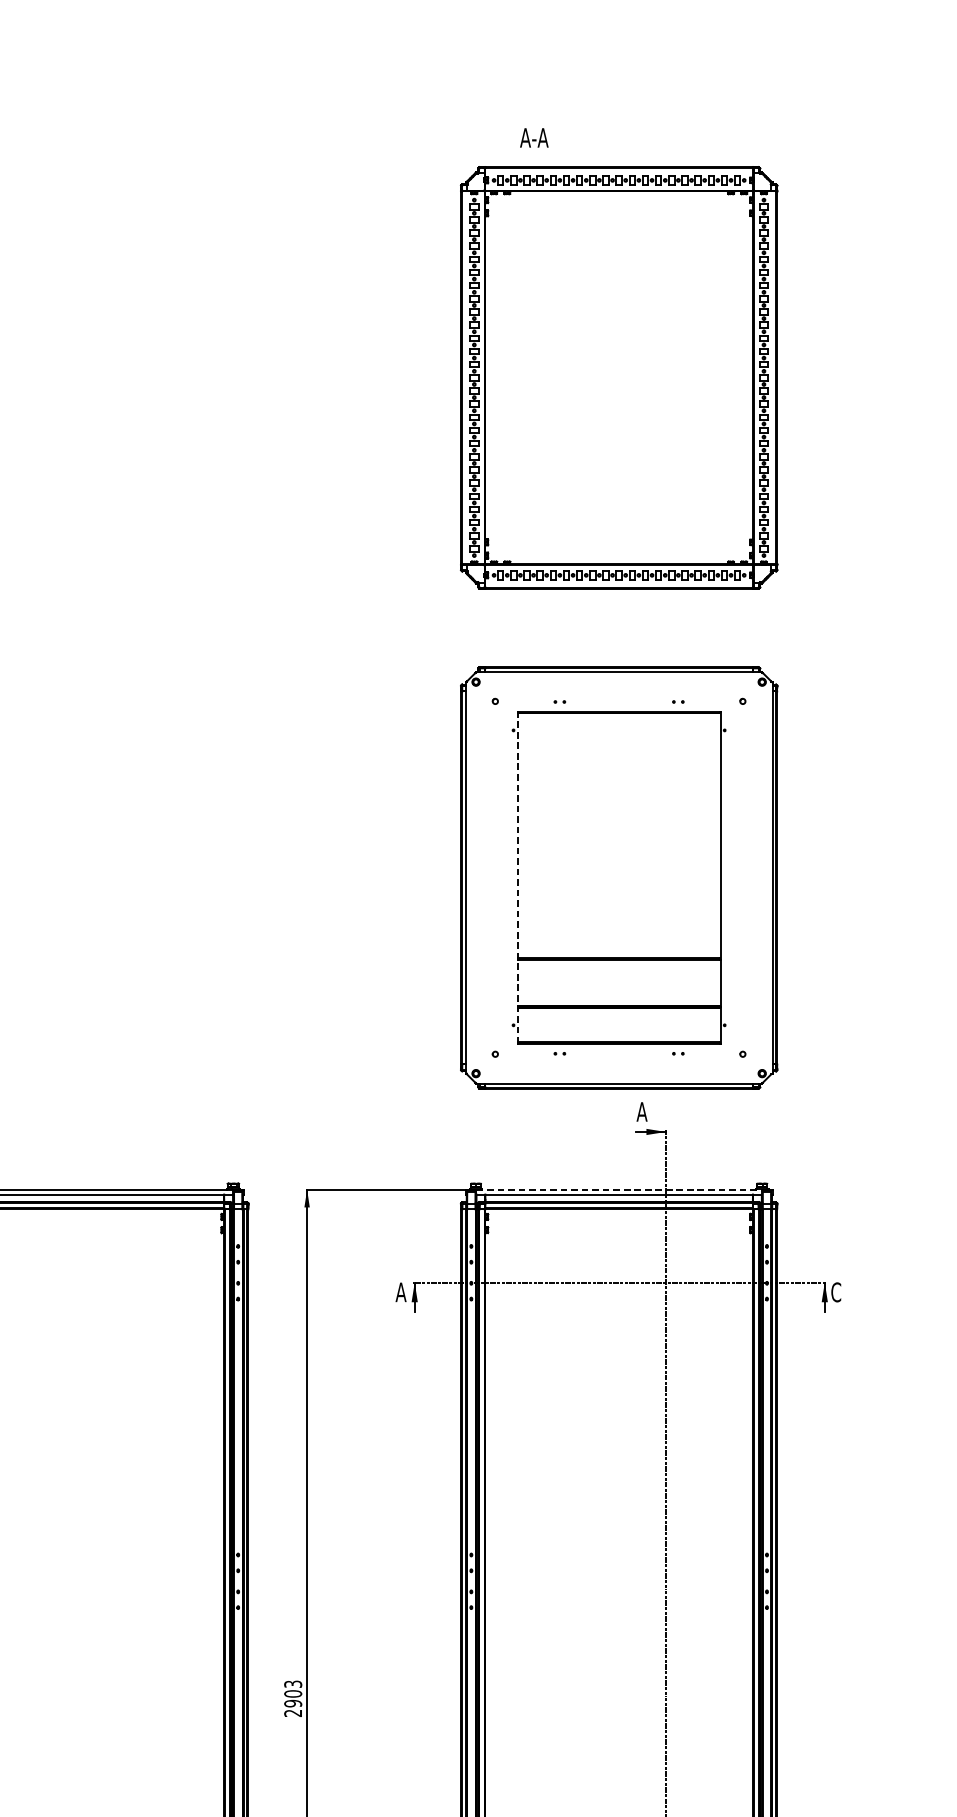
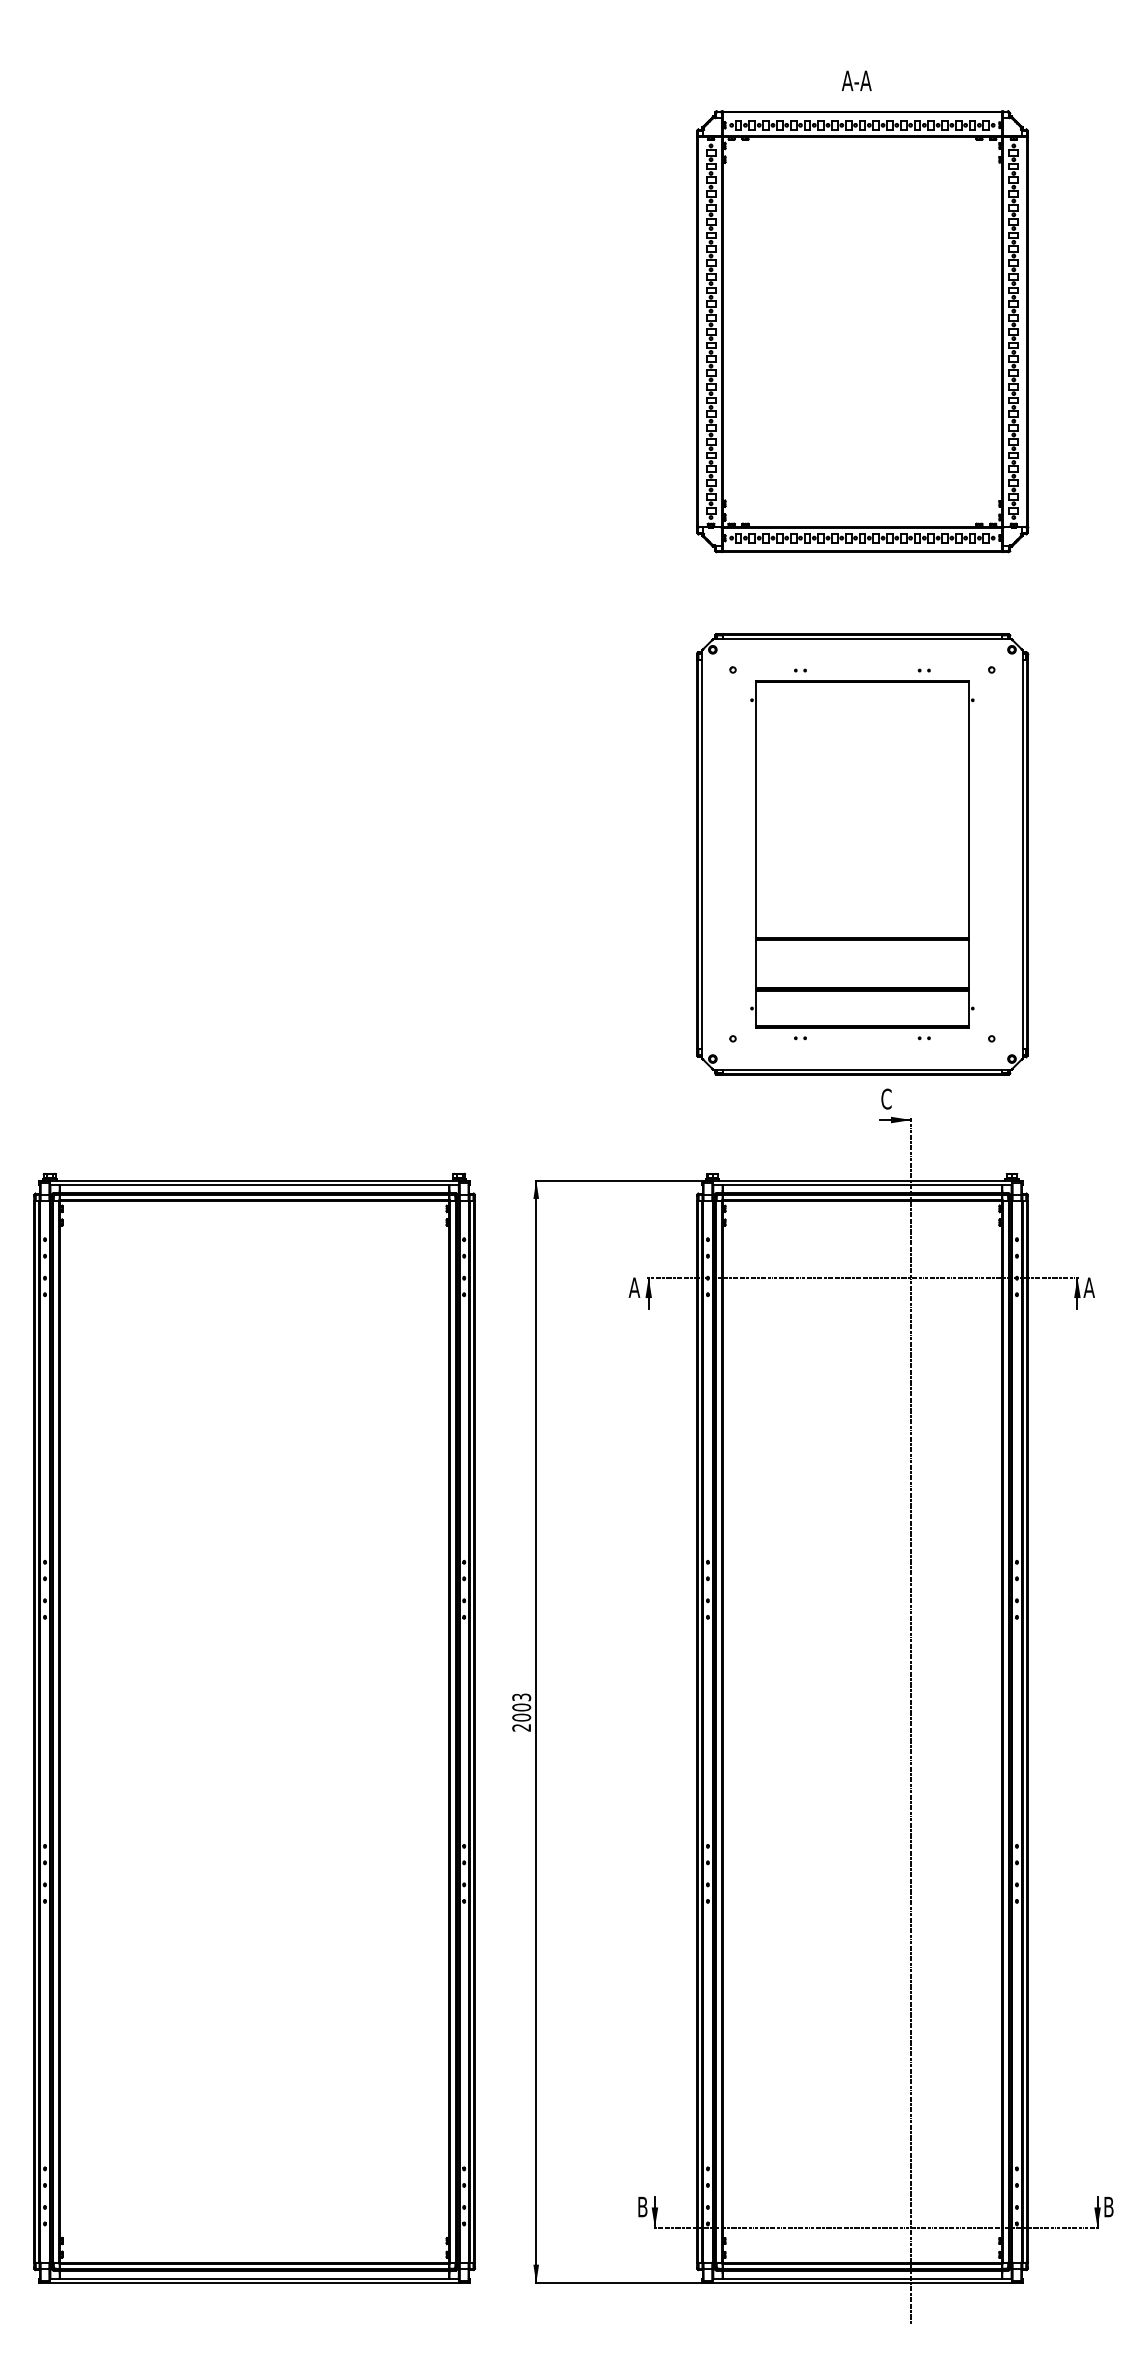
text: (534, 137) -> (856, 80), moved
line: (517, 876) -> (756, 853), dashed -> solid
text: (641, 1111) -> (885, 1098), A -> C
line: (619, 1189) -> (862, 1180), dashed -> solid
text: (835, 1292) -> (1088, 1287), C -> A
text: (293, 1703) -> (521, 1717), 2903 -> 2003

